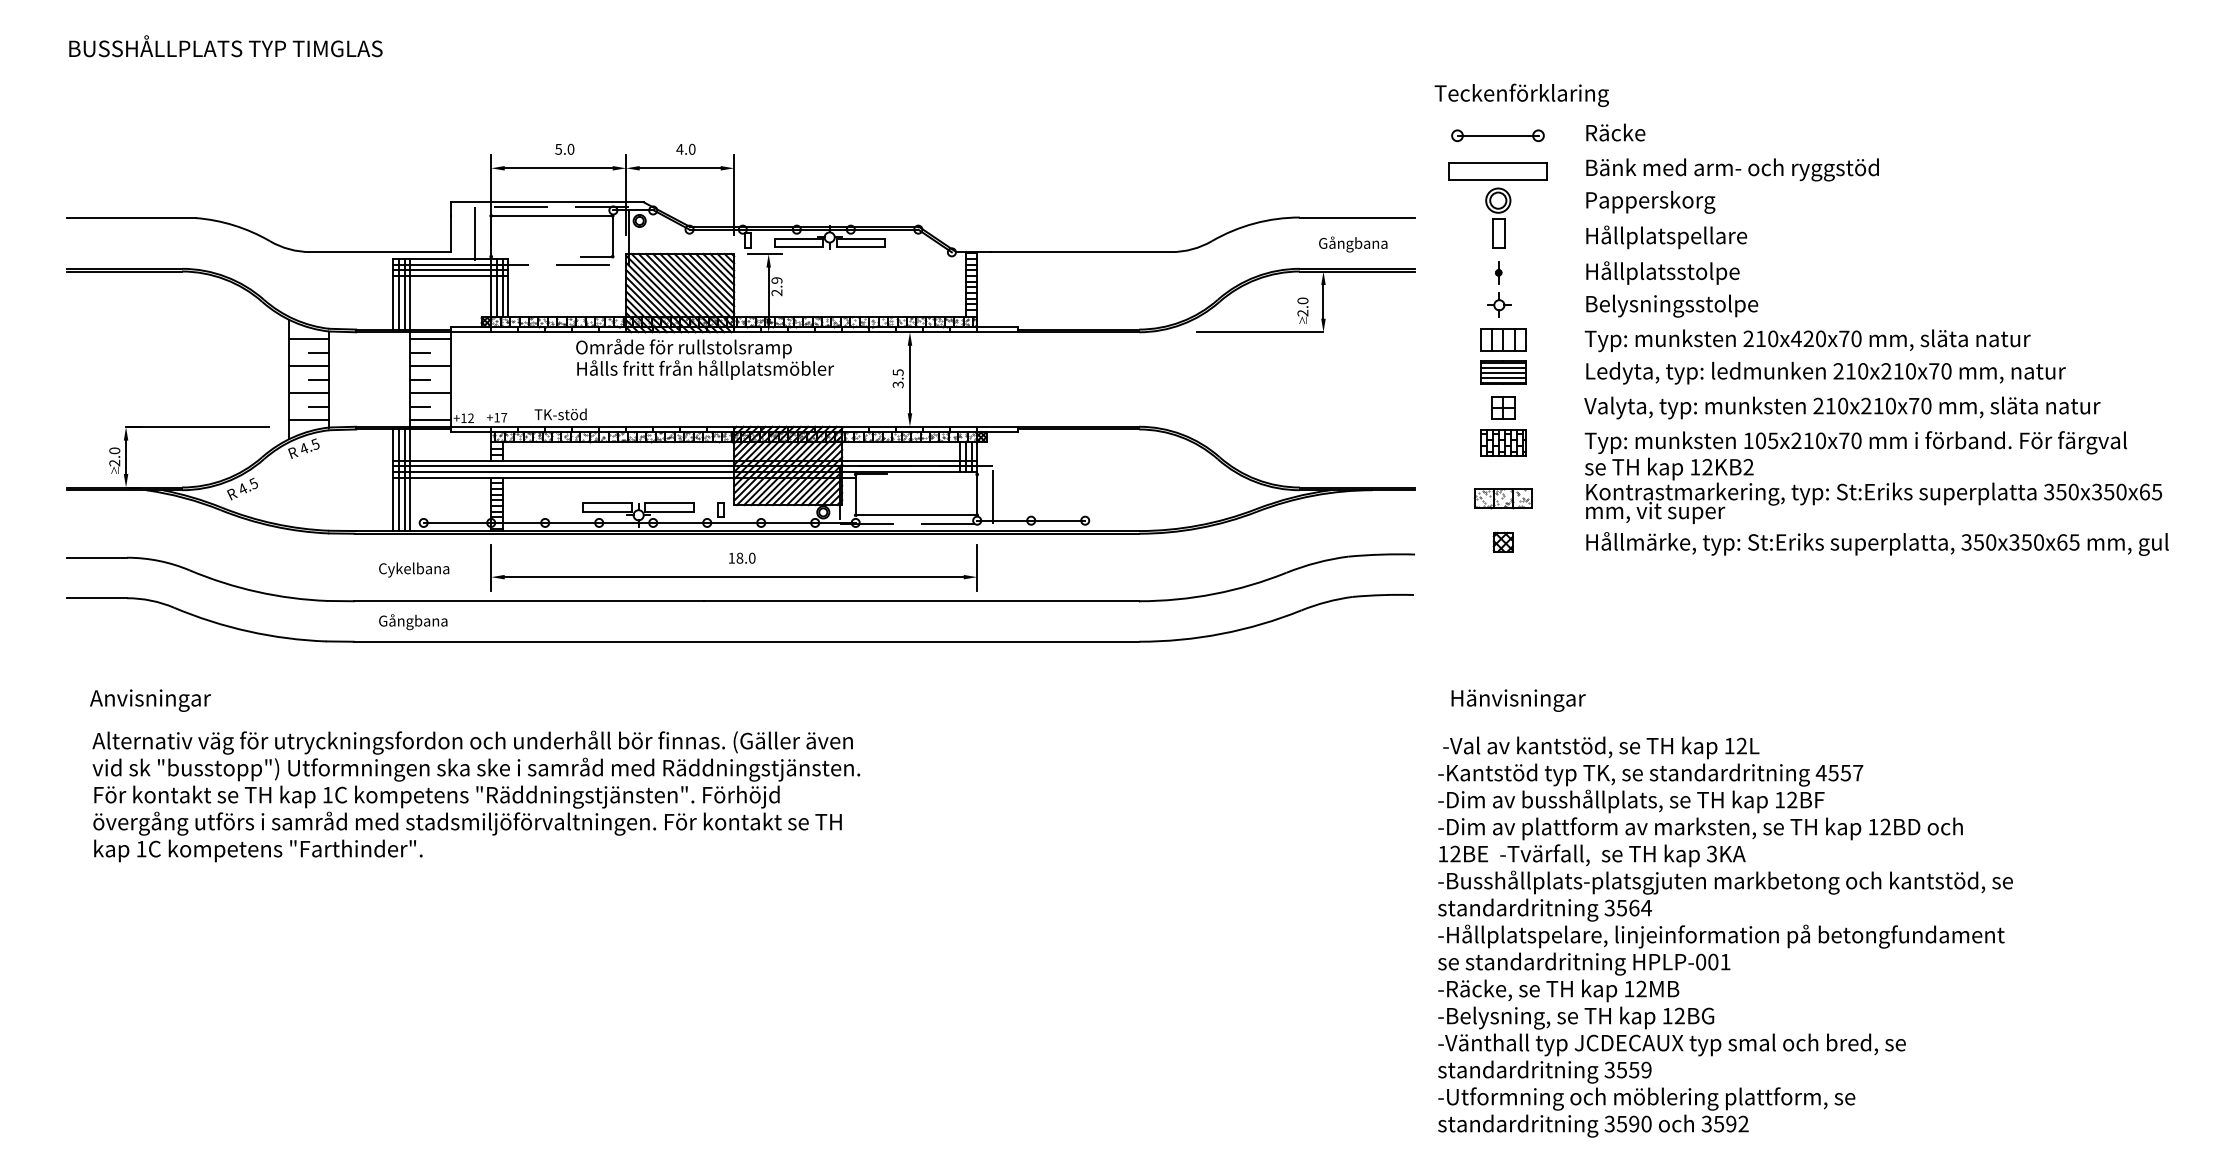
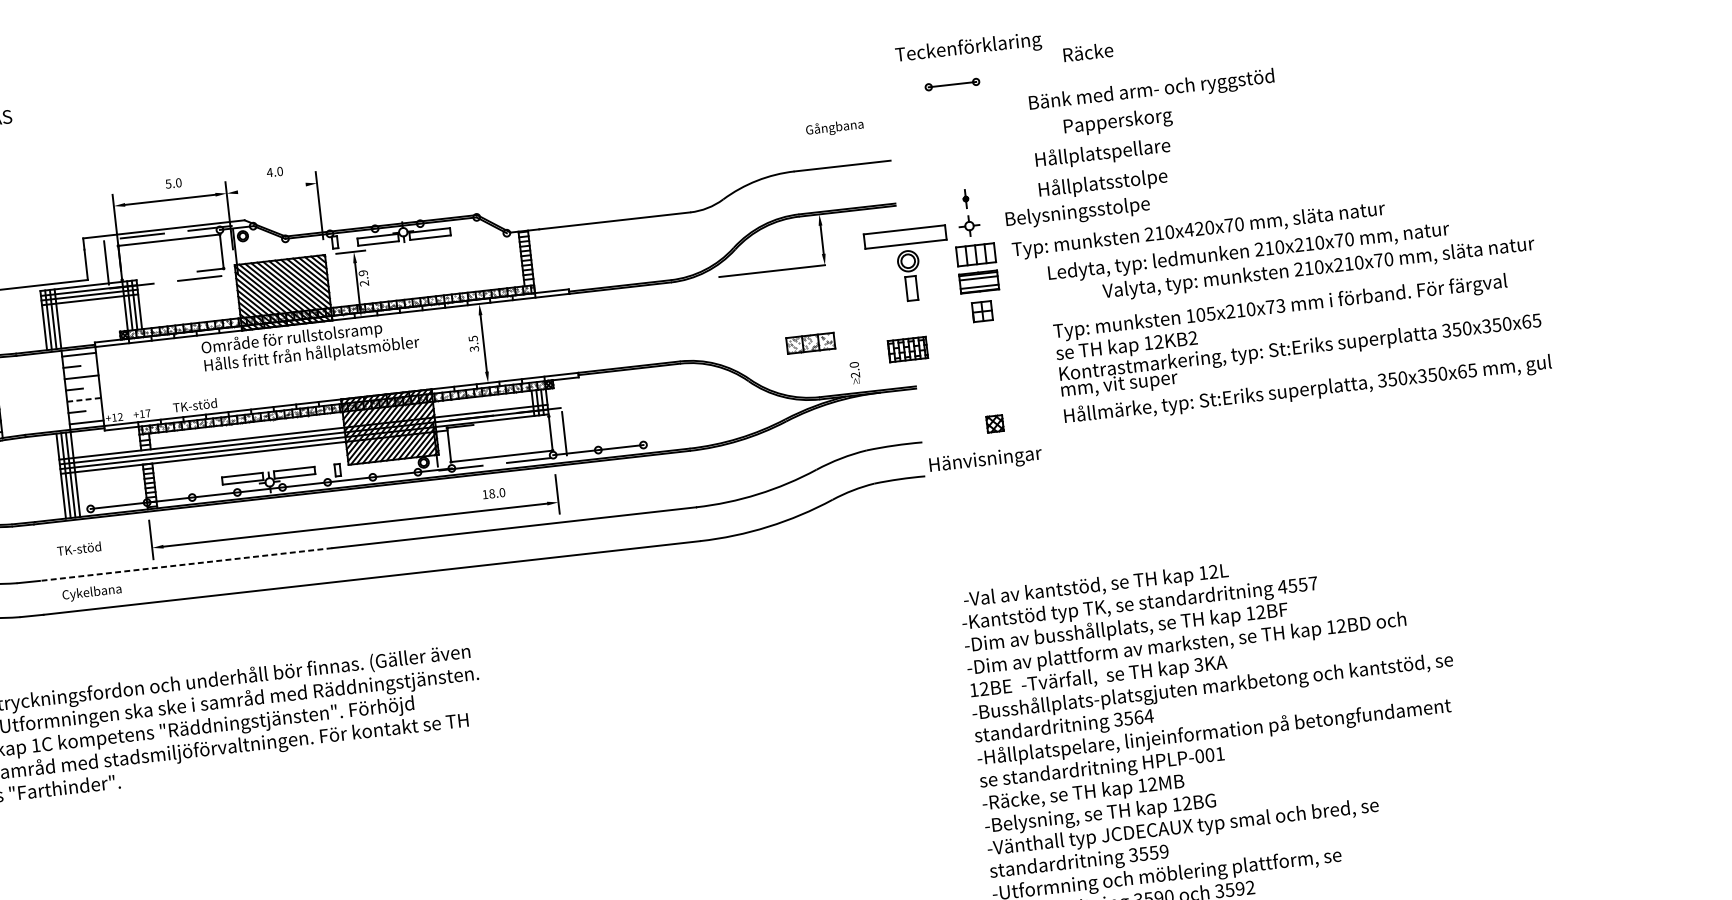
text: (1615, 132) -> (1088, 52), moved
part: (1497, 135) -> (952, 84), size x0.7
line: (679, 168) -> (271, 188), removed
text: (1650, 201) -> (1117, 121), moved
part: (1497, 205) -> (907, 265), moved
text: (1353, 244) -> (835, 127), moved
text: (1672, 305) -> (1078, 212), moved
text: (1302, 310) -> (854, 372), moved
text: (1807, 340) -> (1198, 230), moved
line: (1503, 373) -> (979, 282), removed
line: (430, 393) -> (84, 400), solid -> dashed
text: (1842, 407) -> (1318, 268), moved
text: (1856, 440) -> (1280, 305), 105x210x70 -> 105x210x73
part: (1503, 442) -> (908, 349), moved
part: (1503, 498) -> (810, 343), moved
text: (742, 557) -> (494, 492), moved
text: (413, 569) -> (86, 548), Cykelbana -> TK-stöd
line: (529, 601) -> (186, 564), solid -> dashed
text: (416, 622) -> (94, 592), Gångbana -> Cykelbana
text: (1518, 700) -> (985, 460), moved

